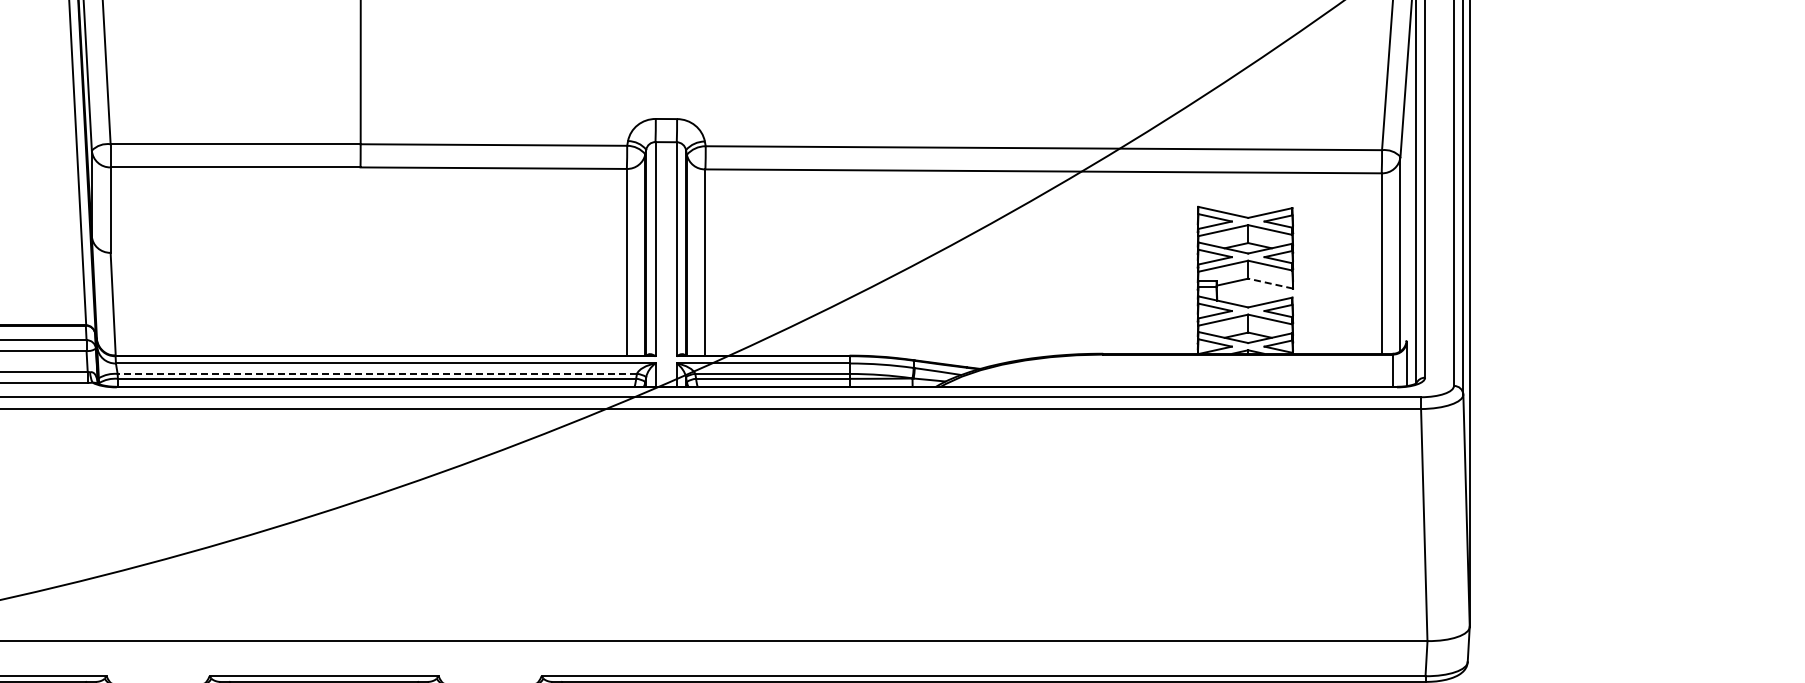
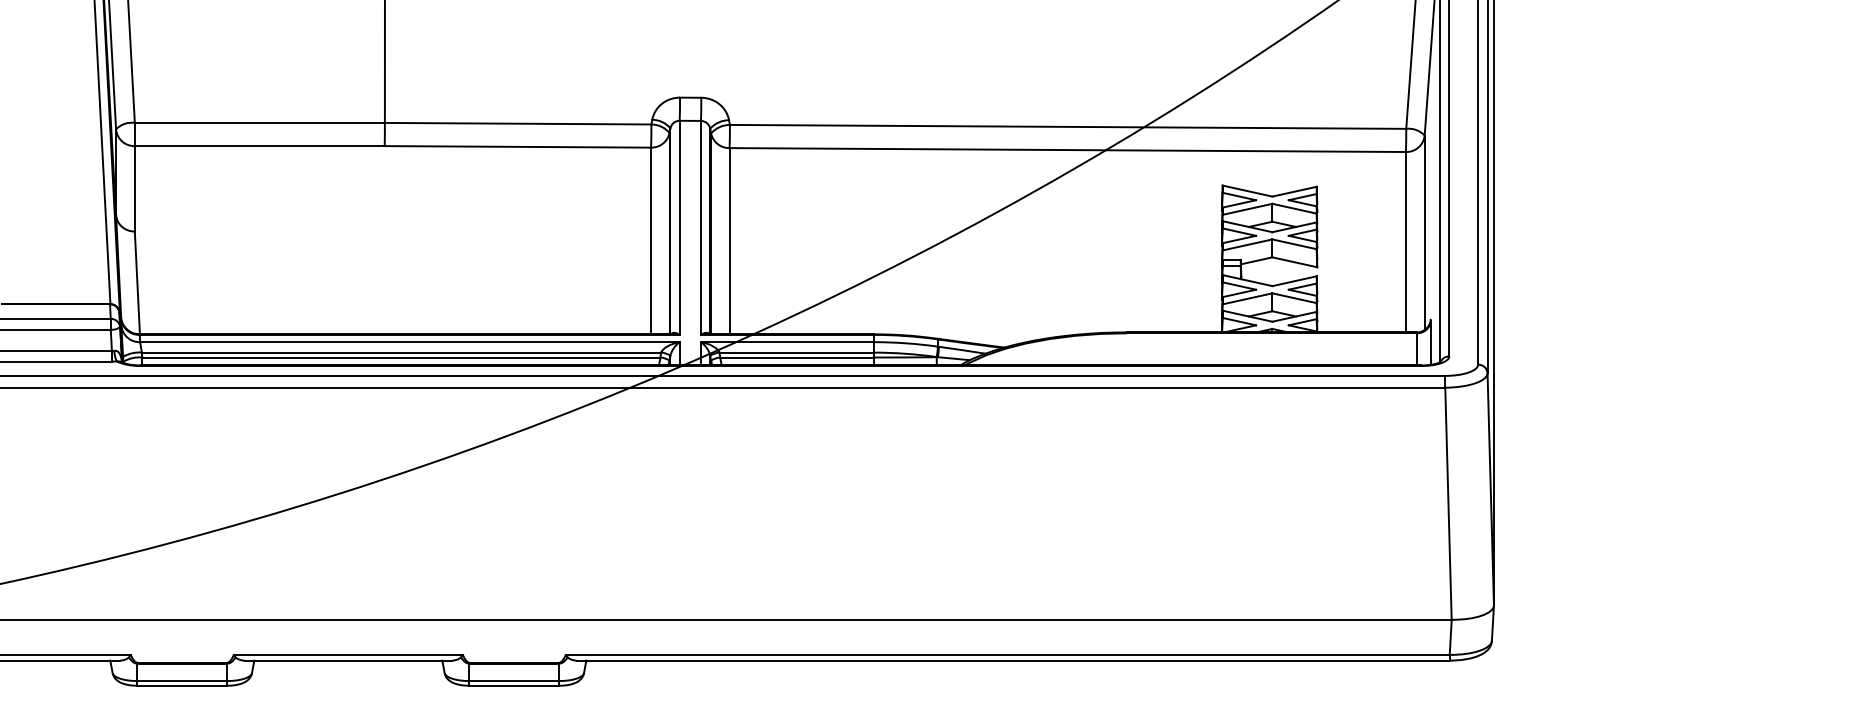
line: (1270, 283) -> (1294, 262), dashed -> solid
line: (377, 373) -> (401, 352), dashed -> solid

